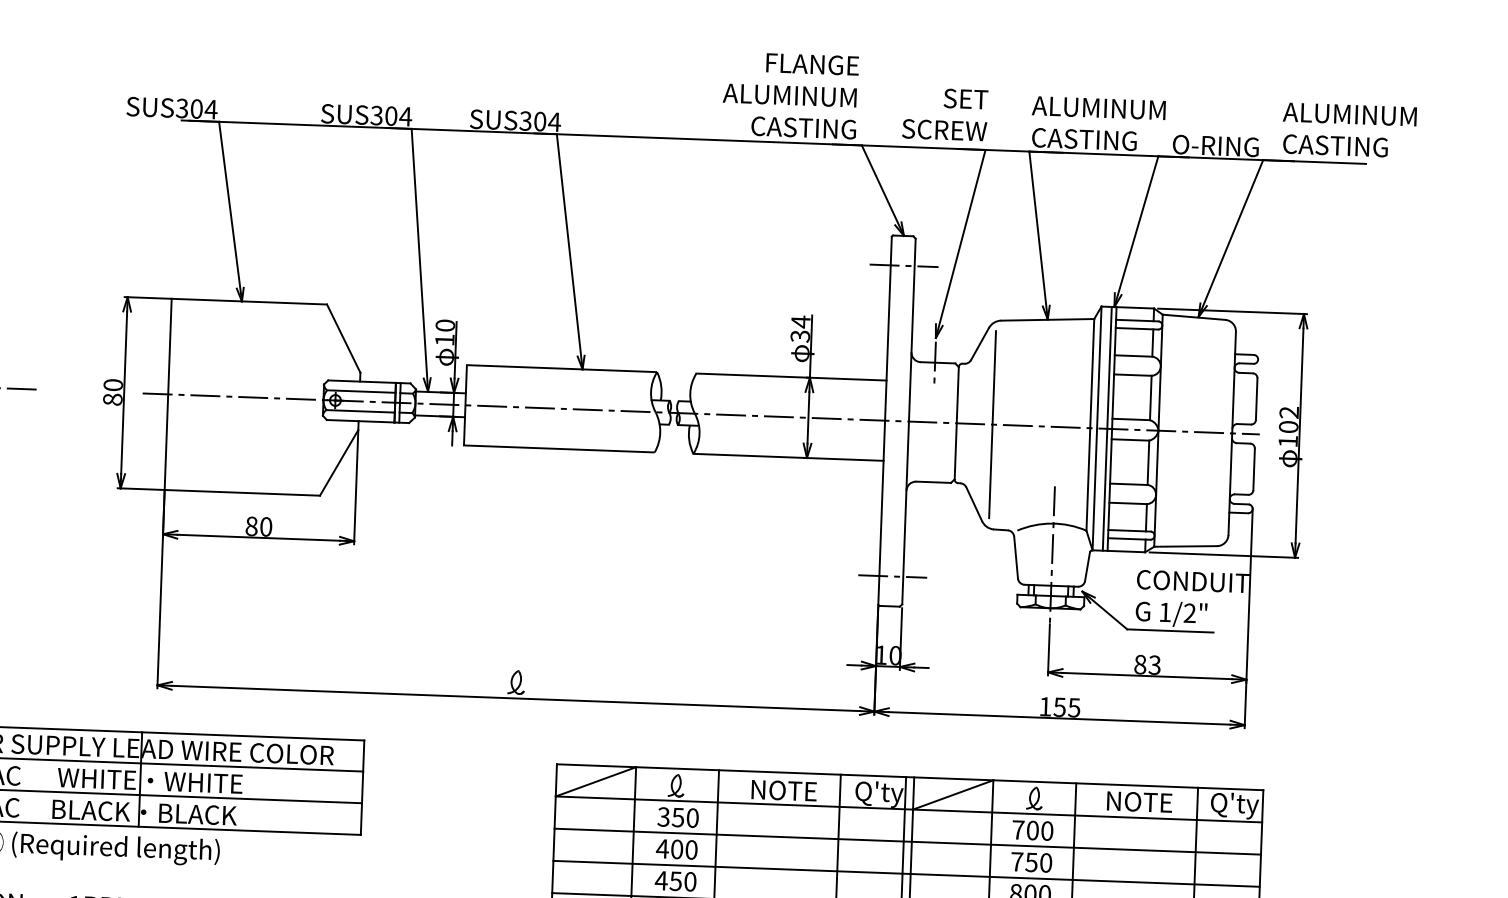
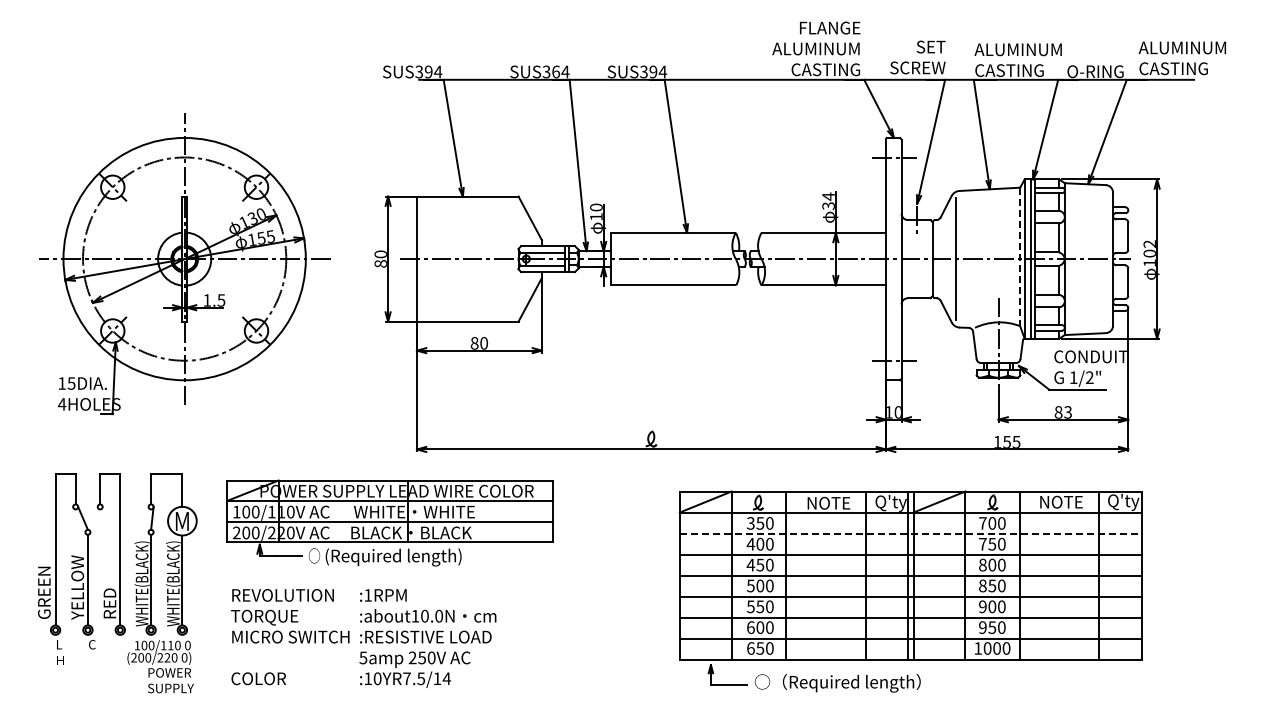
text: (196, 108) -> (428, 71), SUS304 -> SUS394
text: (392, 115) -> (556, 71), SUS304 -> SUS364
text: (540, 120) -> (653, 71), SUS304 -> SUS394
line: (1090, 425) -> (1020, 257), solid -> dashed
line: (908, 841) -> (911, 533), solid -> dashed

